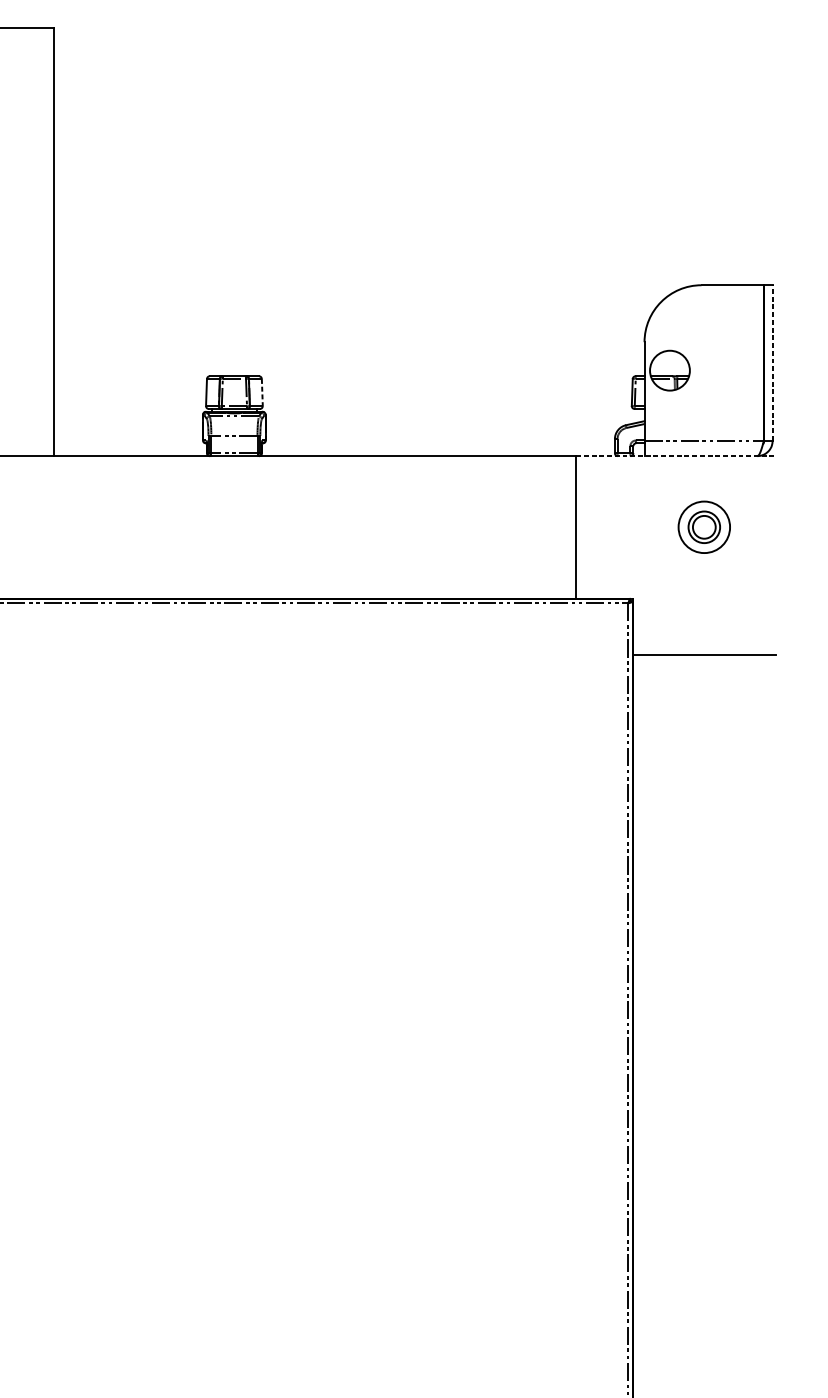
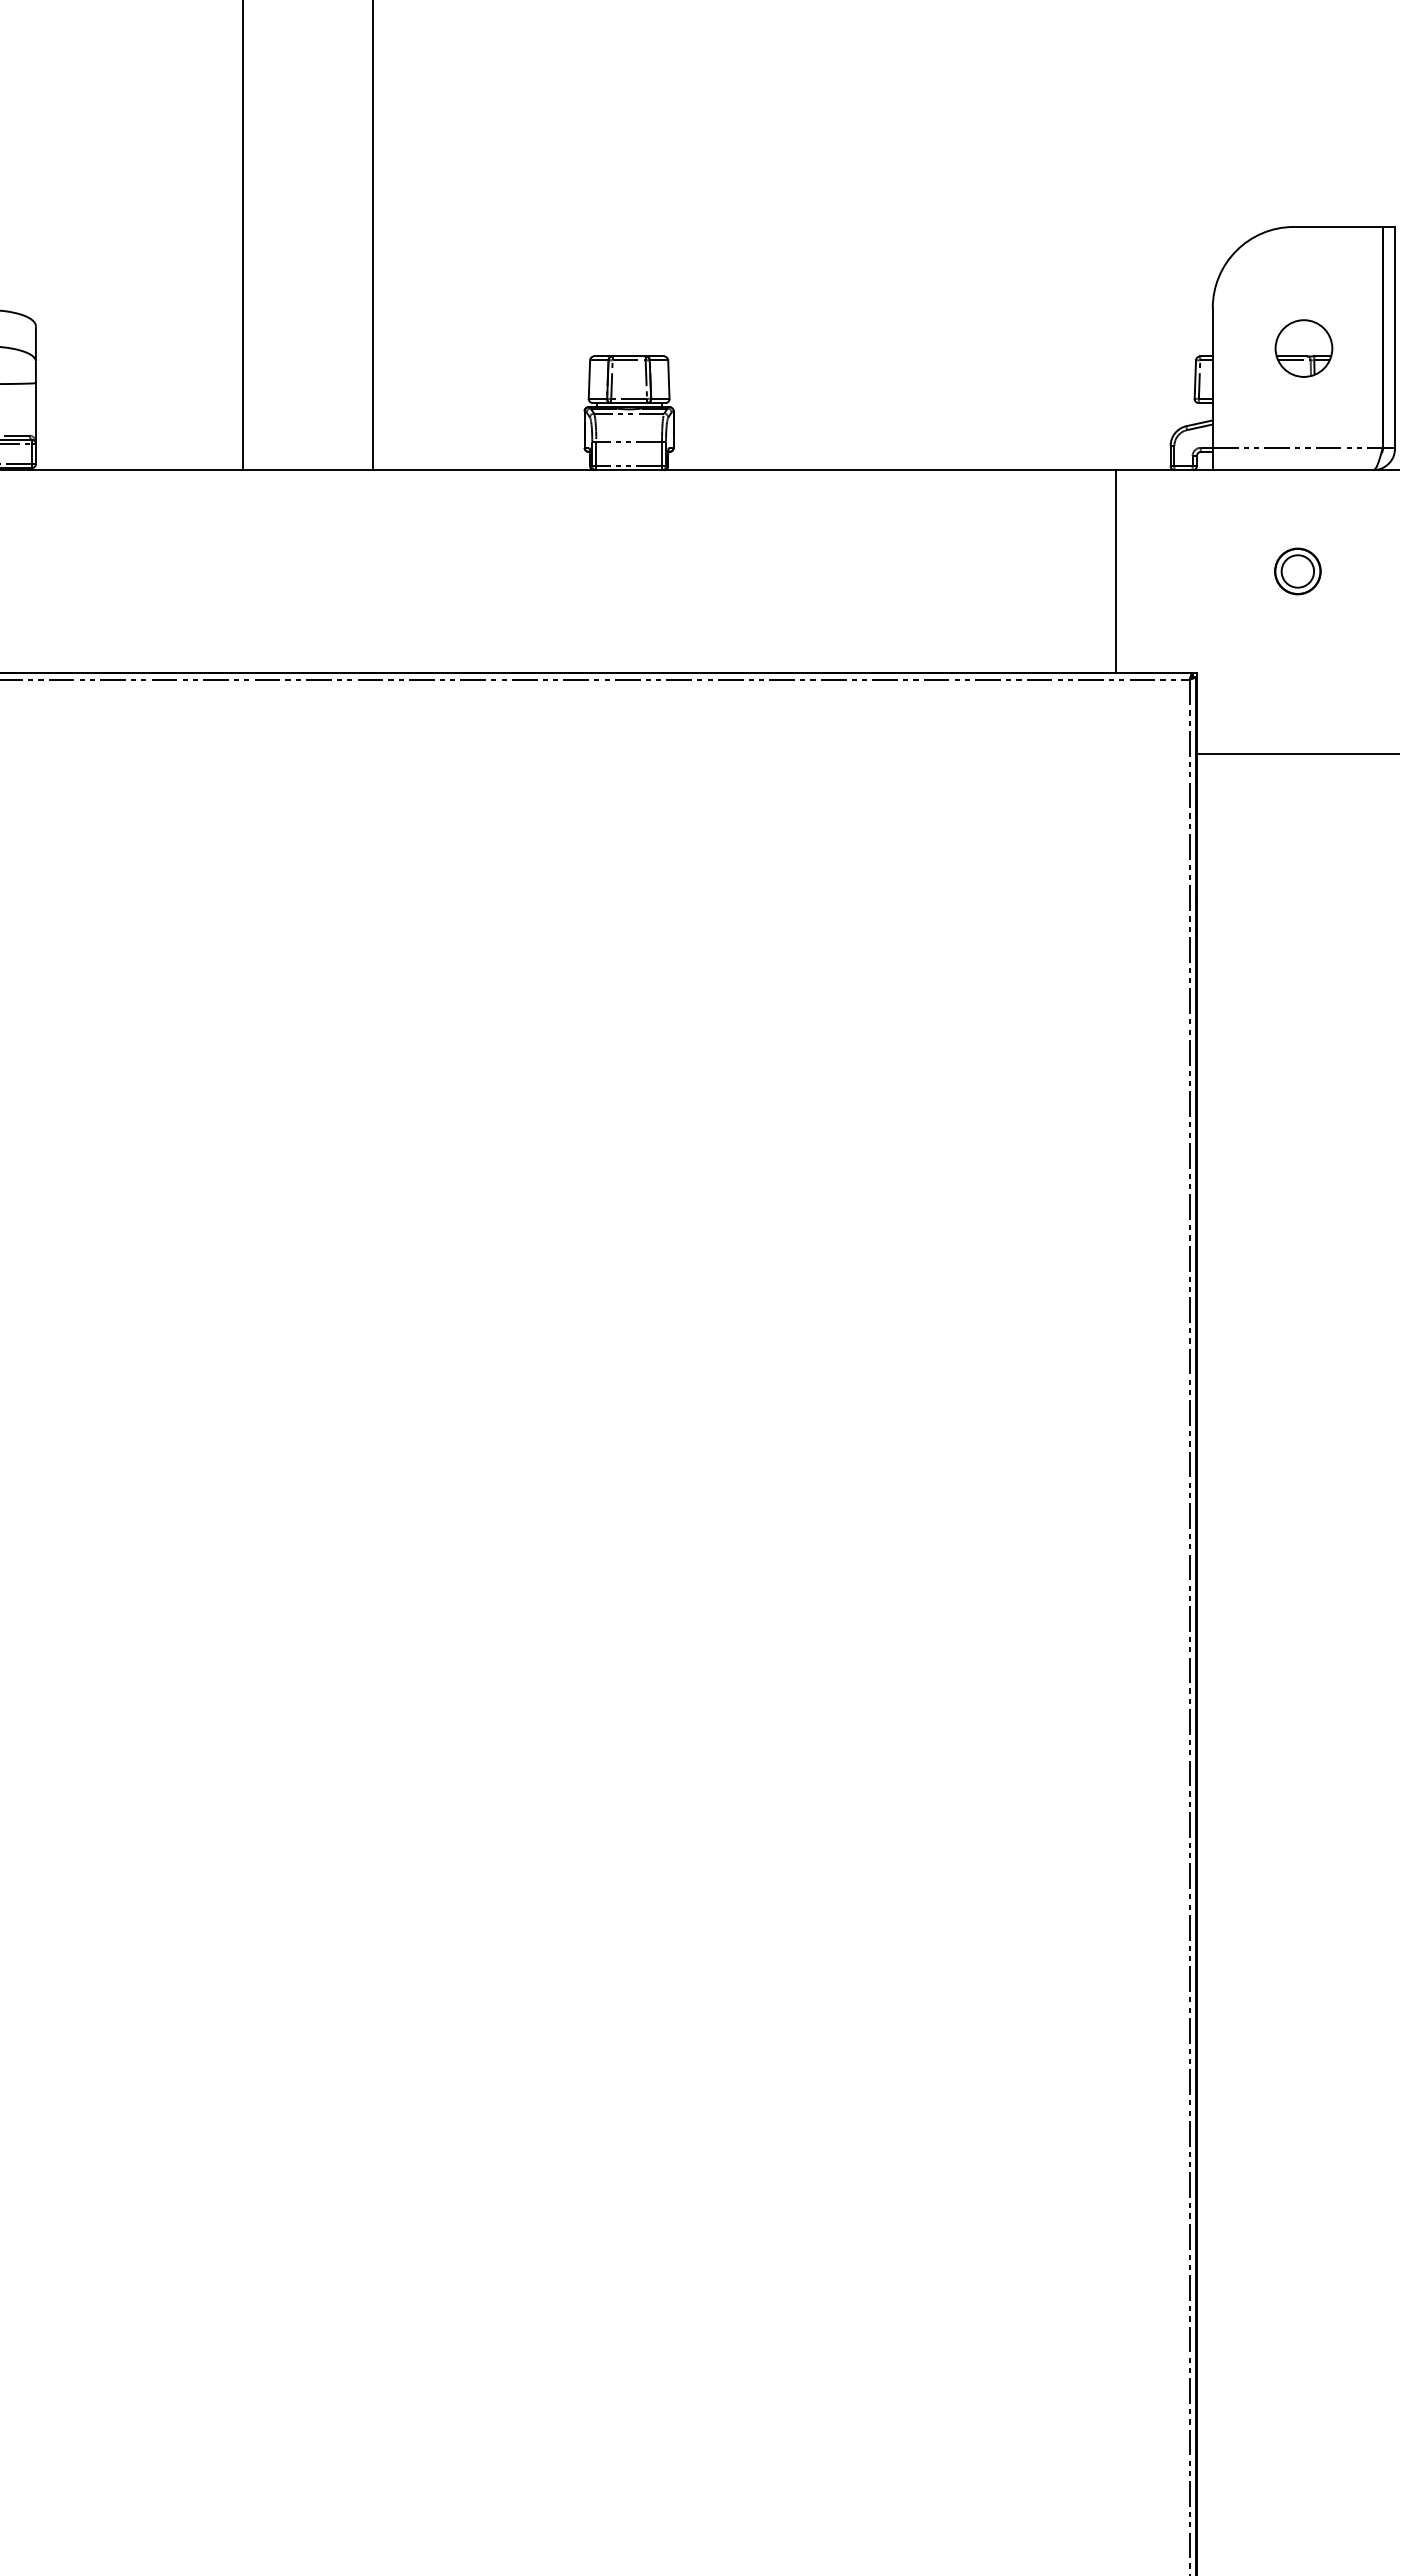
line: (772, 362) -> (1395, 337), dashed -> solid
part: (669, 370) -> (1303, 348), moved
line: (262, 393) -> (668, 380), dashed -> solid
line: (675, 456) -> (1257, 470), dashed -> solid
circle: (704, 527) -> (1297, 571), size x0.62

